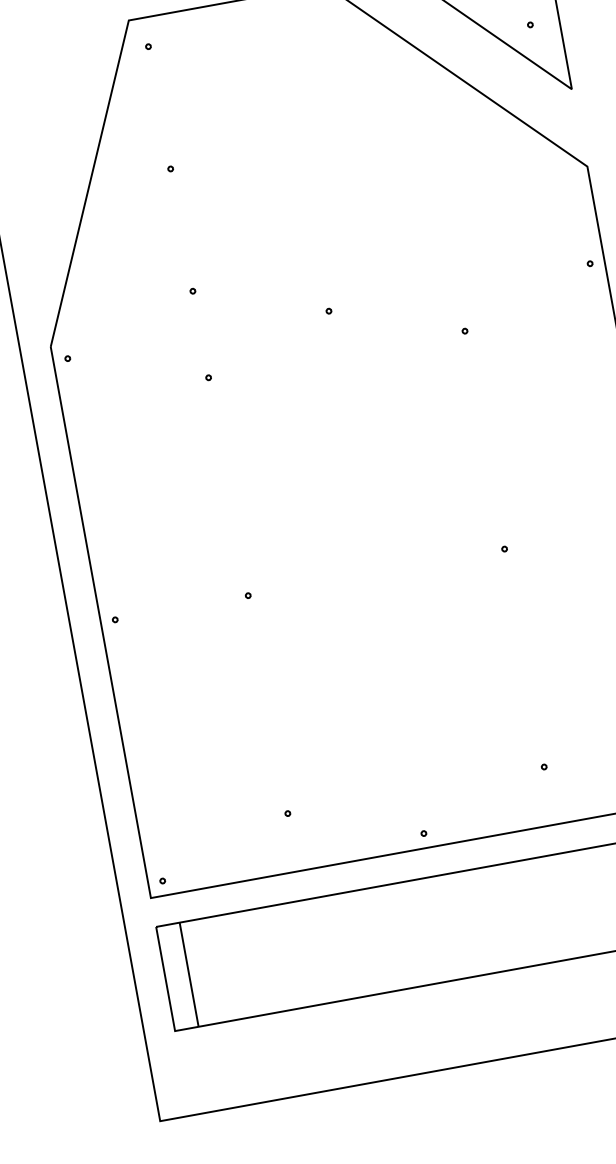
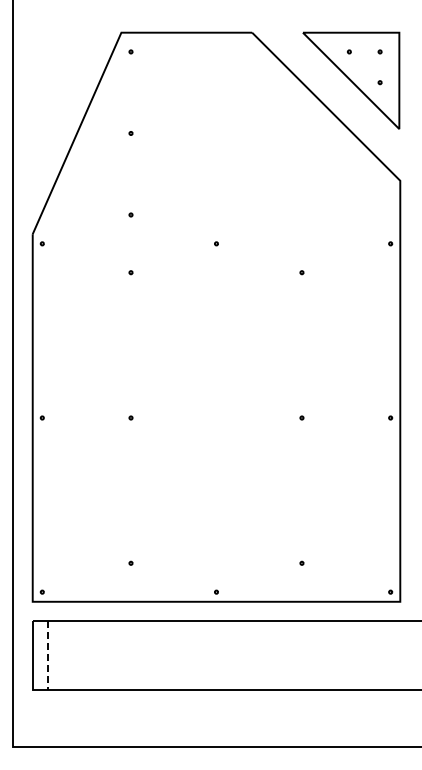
line: (189, 974) -> (48, 655), solid -> dashed

